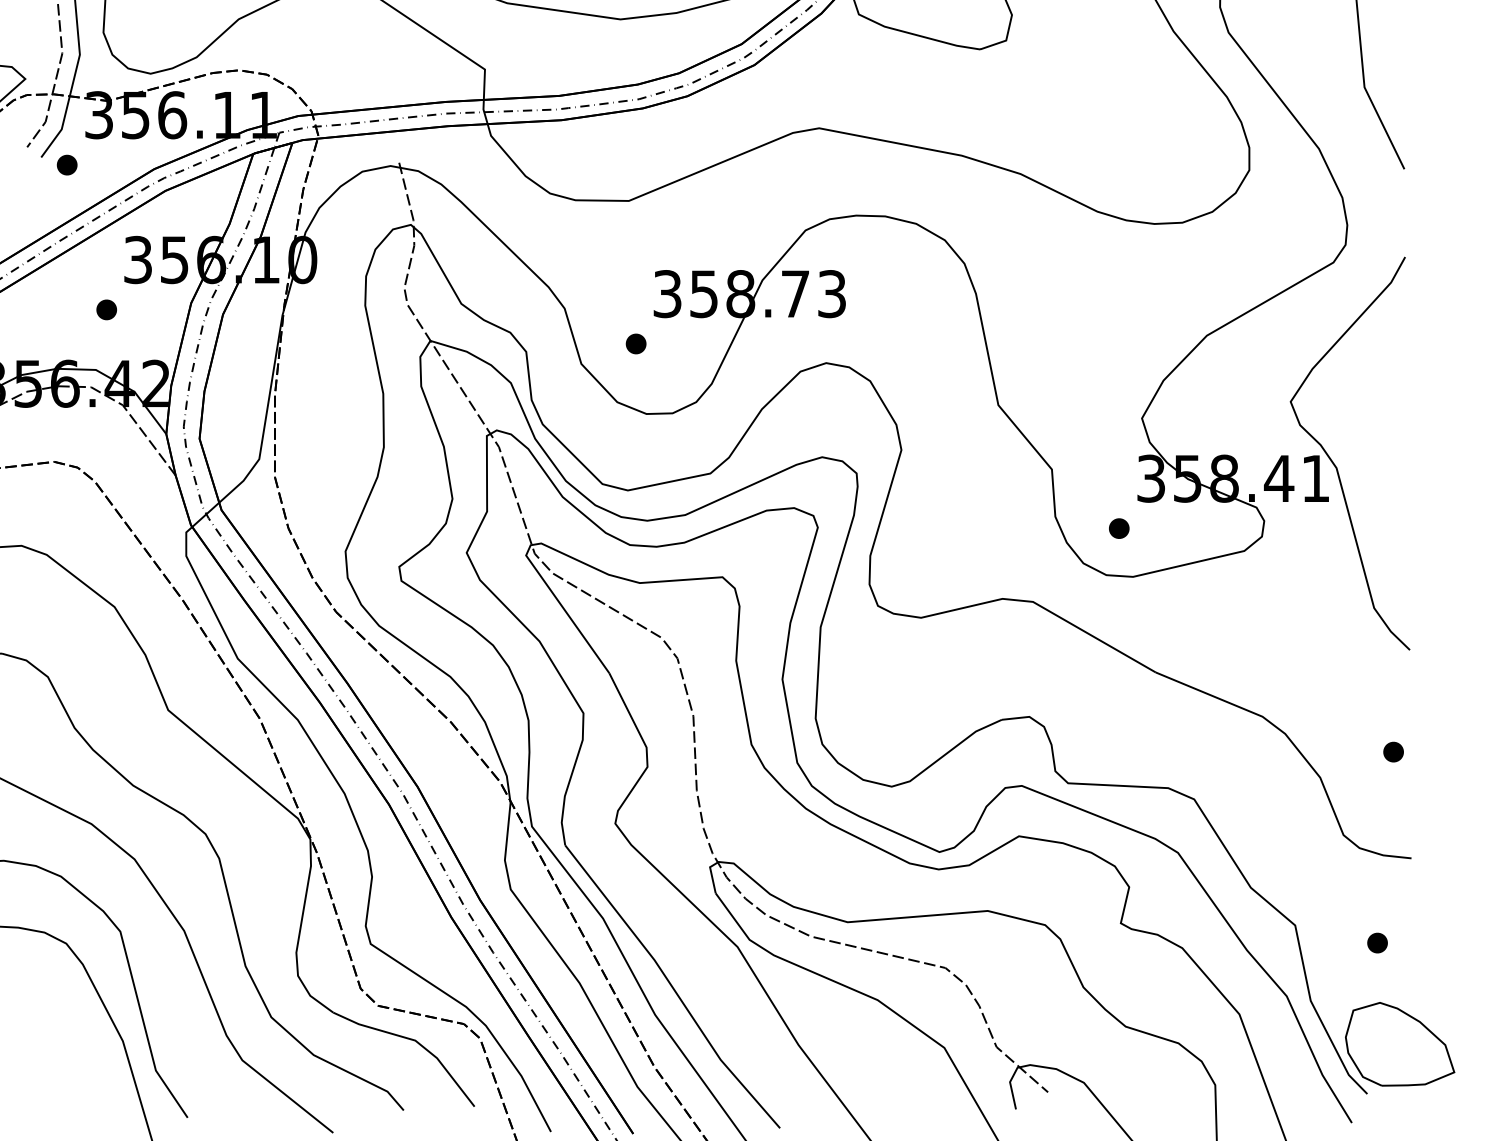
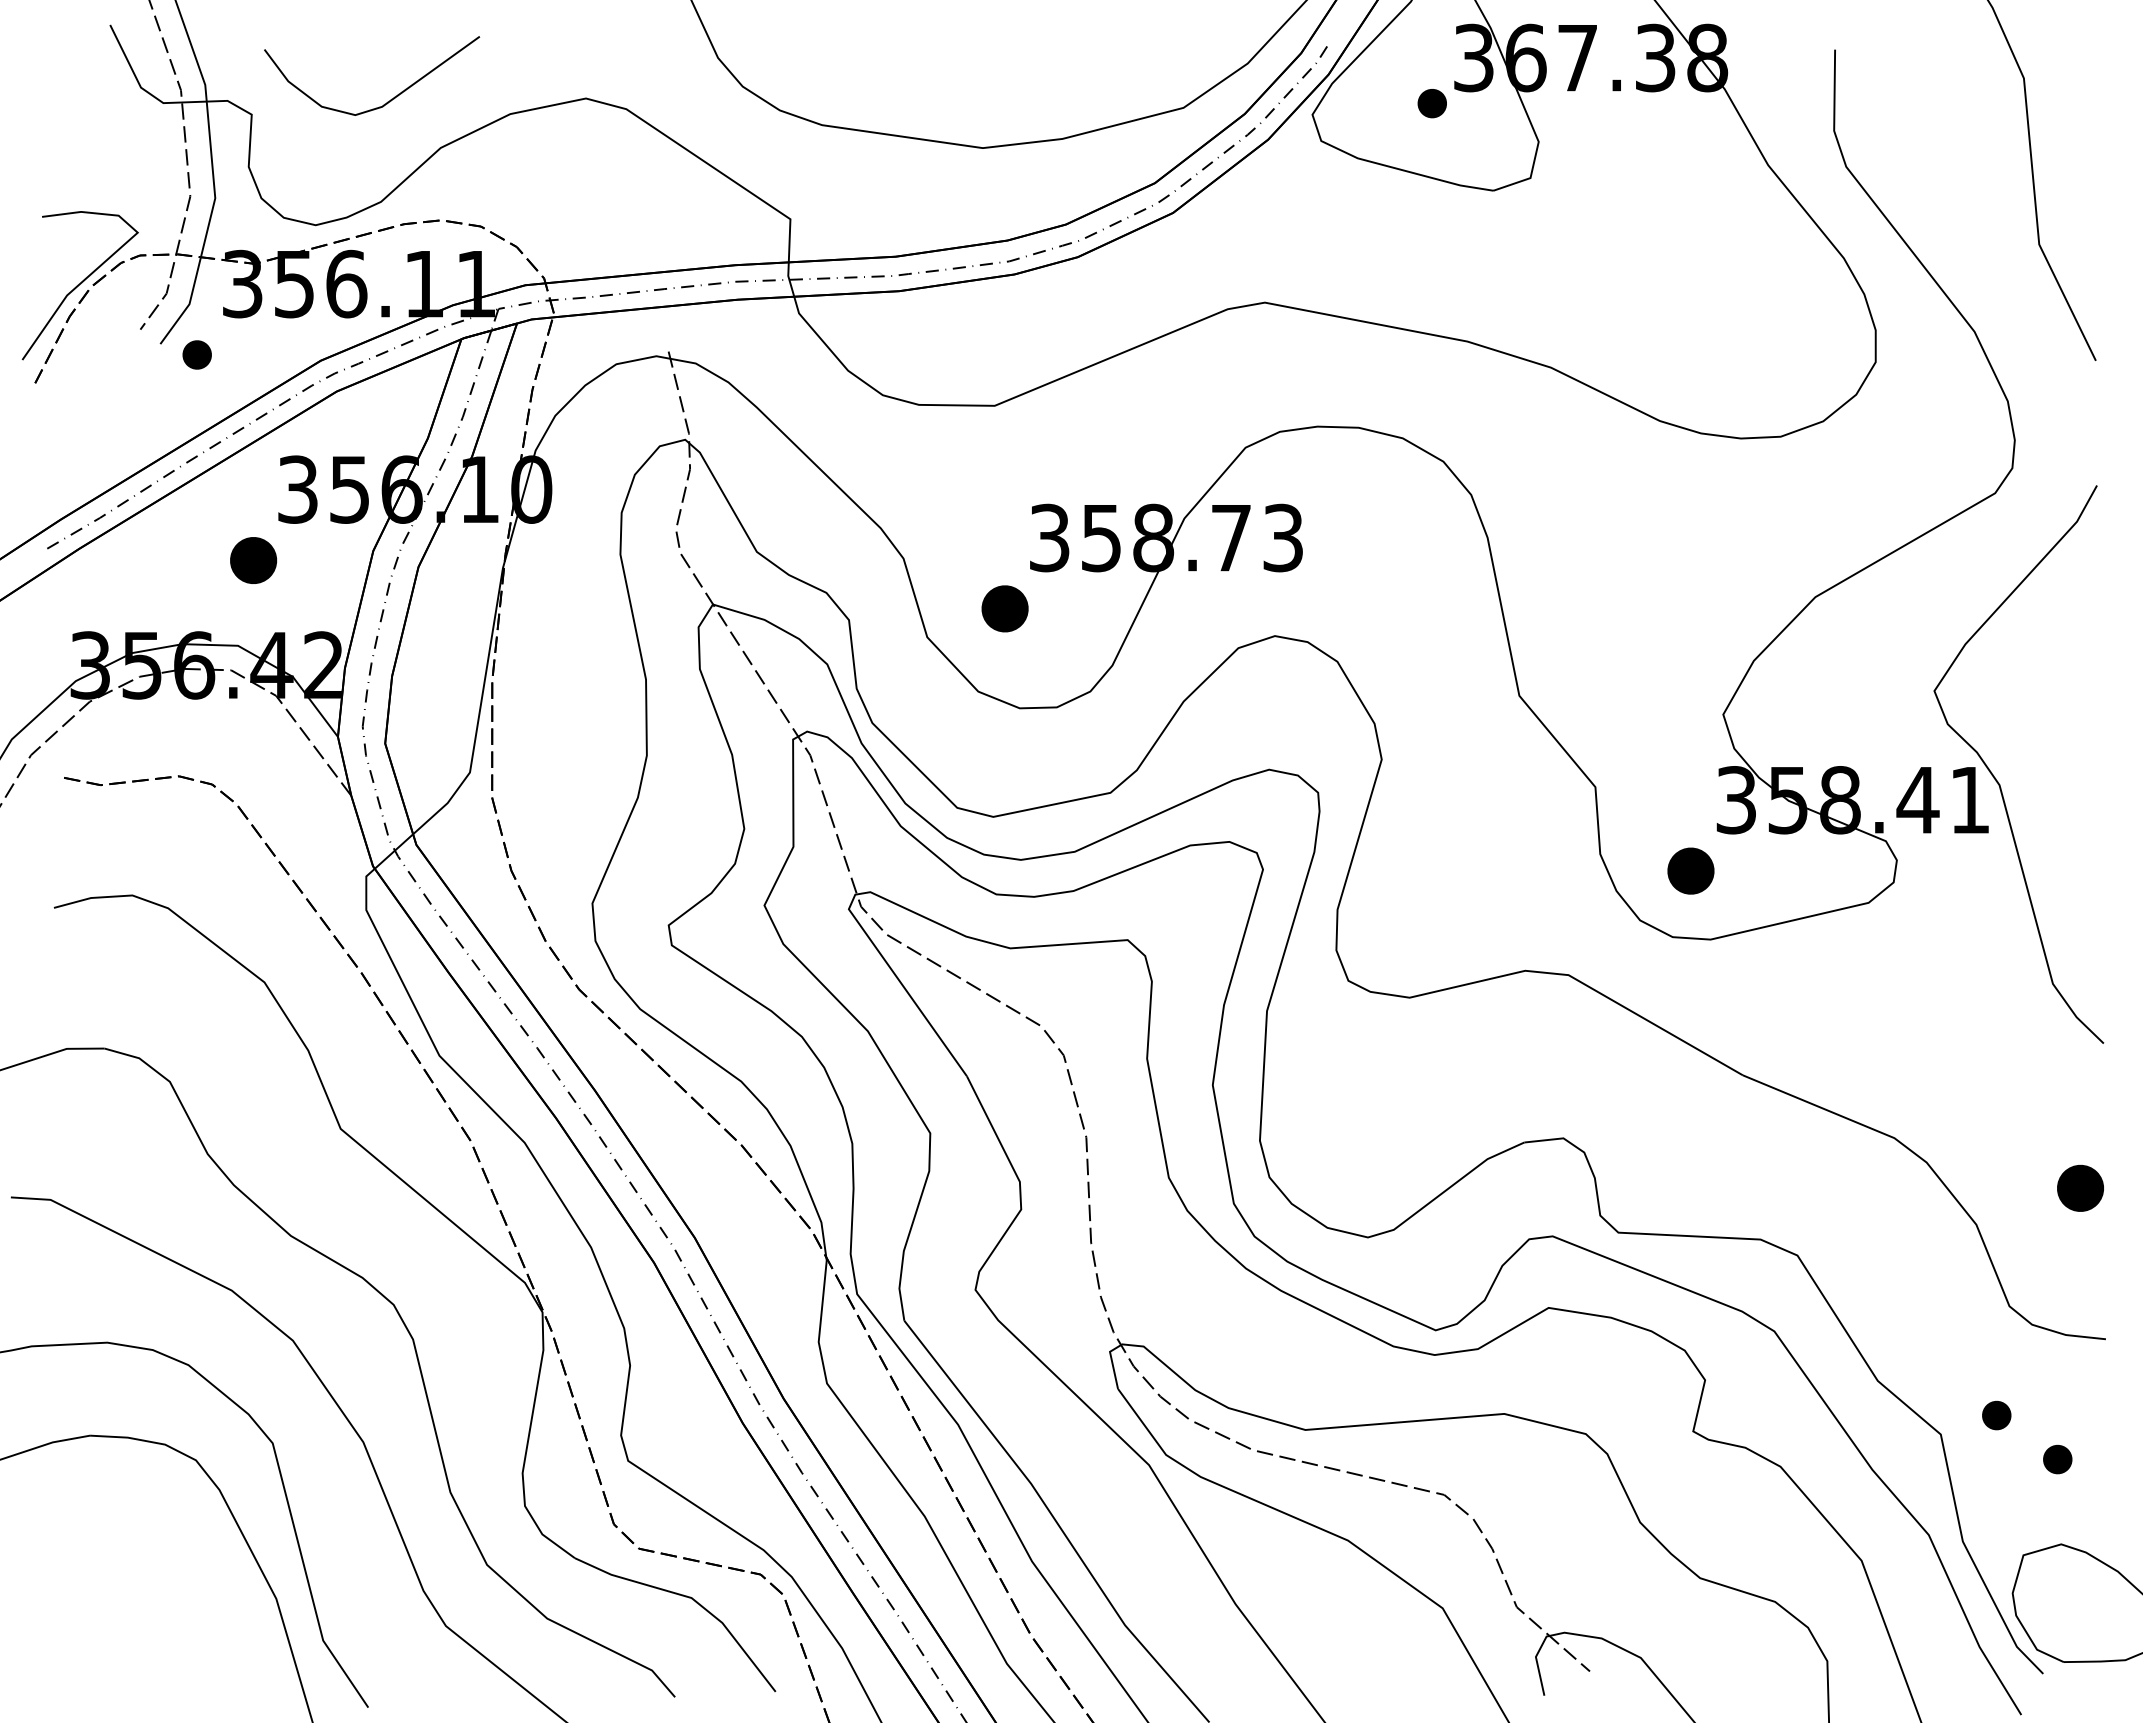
part: (106, 309) -> (252, 560), size x1.6
part: (635, 343) -> (1004, 608), size x1.6
part: (1118, 528) -> (1690, 870), size x1.6
part: (1393, 752) -> (2080, 1188), size x1.6
part: (1334, 912) -> (1996, 1415), added

